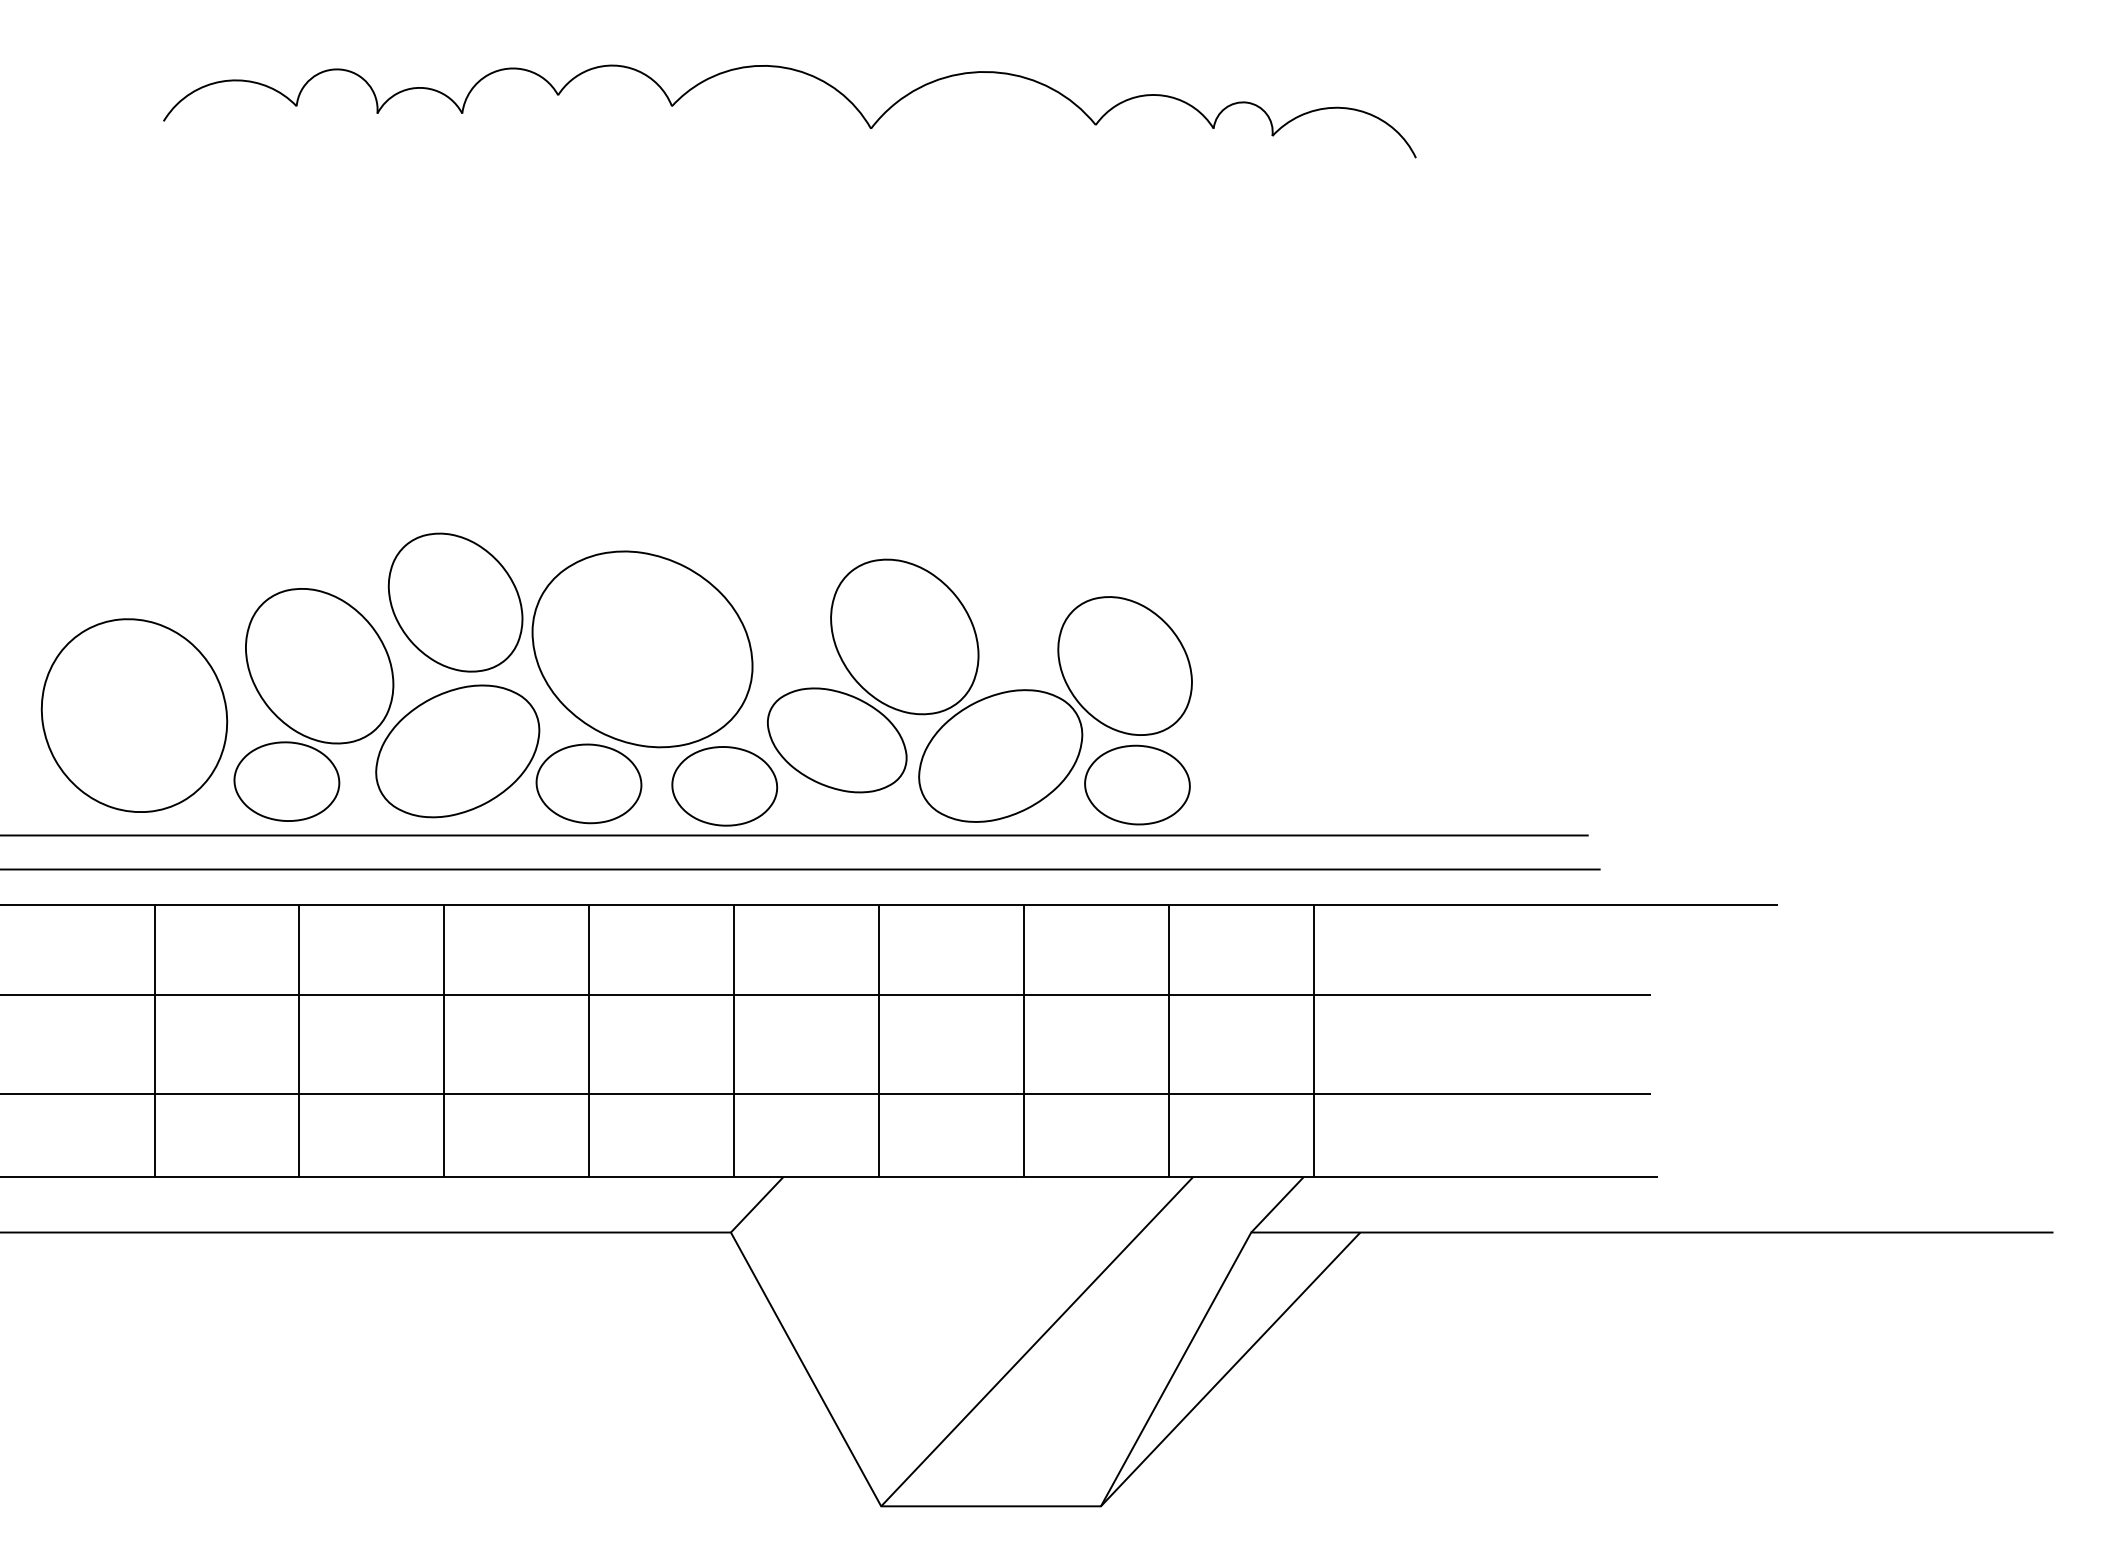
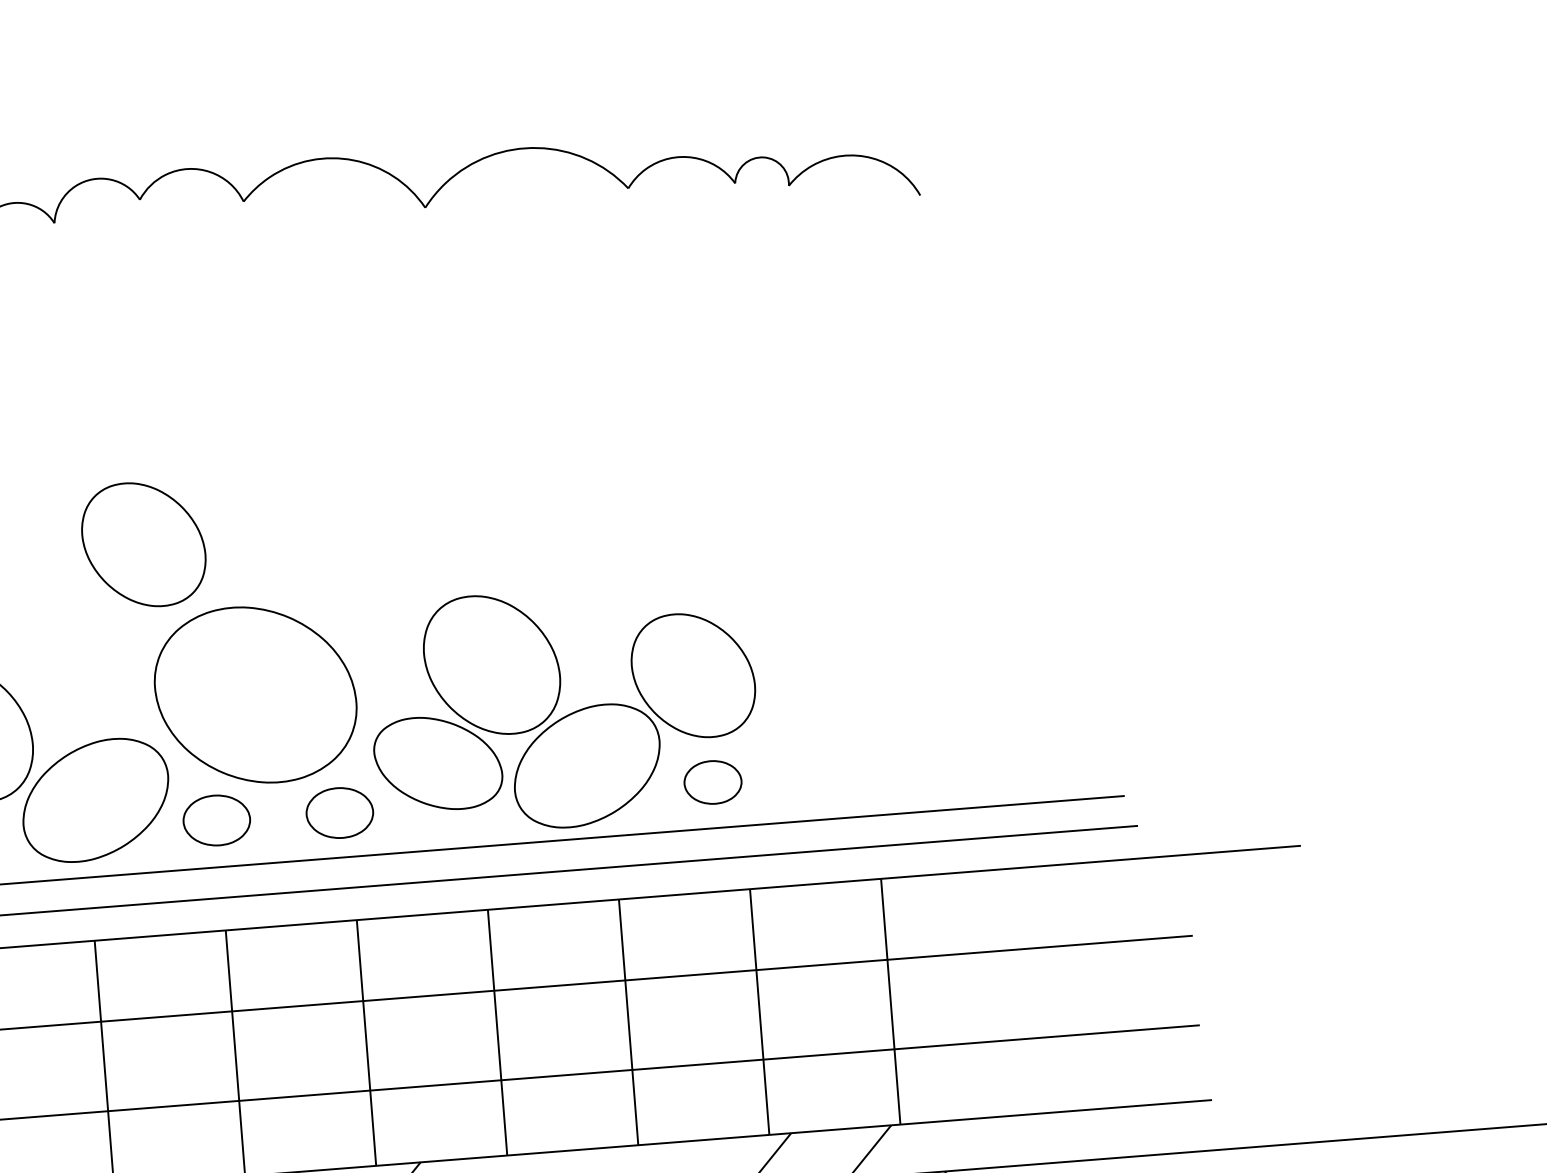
part: (455, 602) -> (143, 544), moved
part: (588, 783) -> (216, 820), size x0.7
part: (1137, 784) -> (713, 781), size x0.6
part: (724, 786) -> (339, 813), size x0.7

